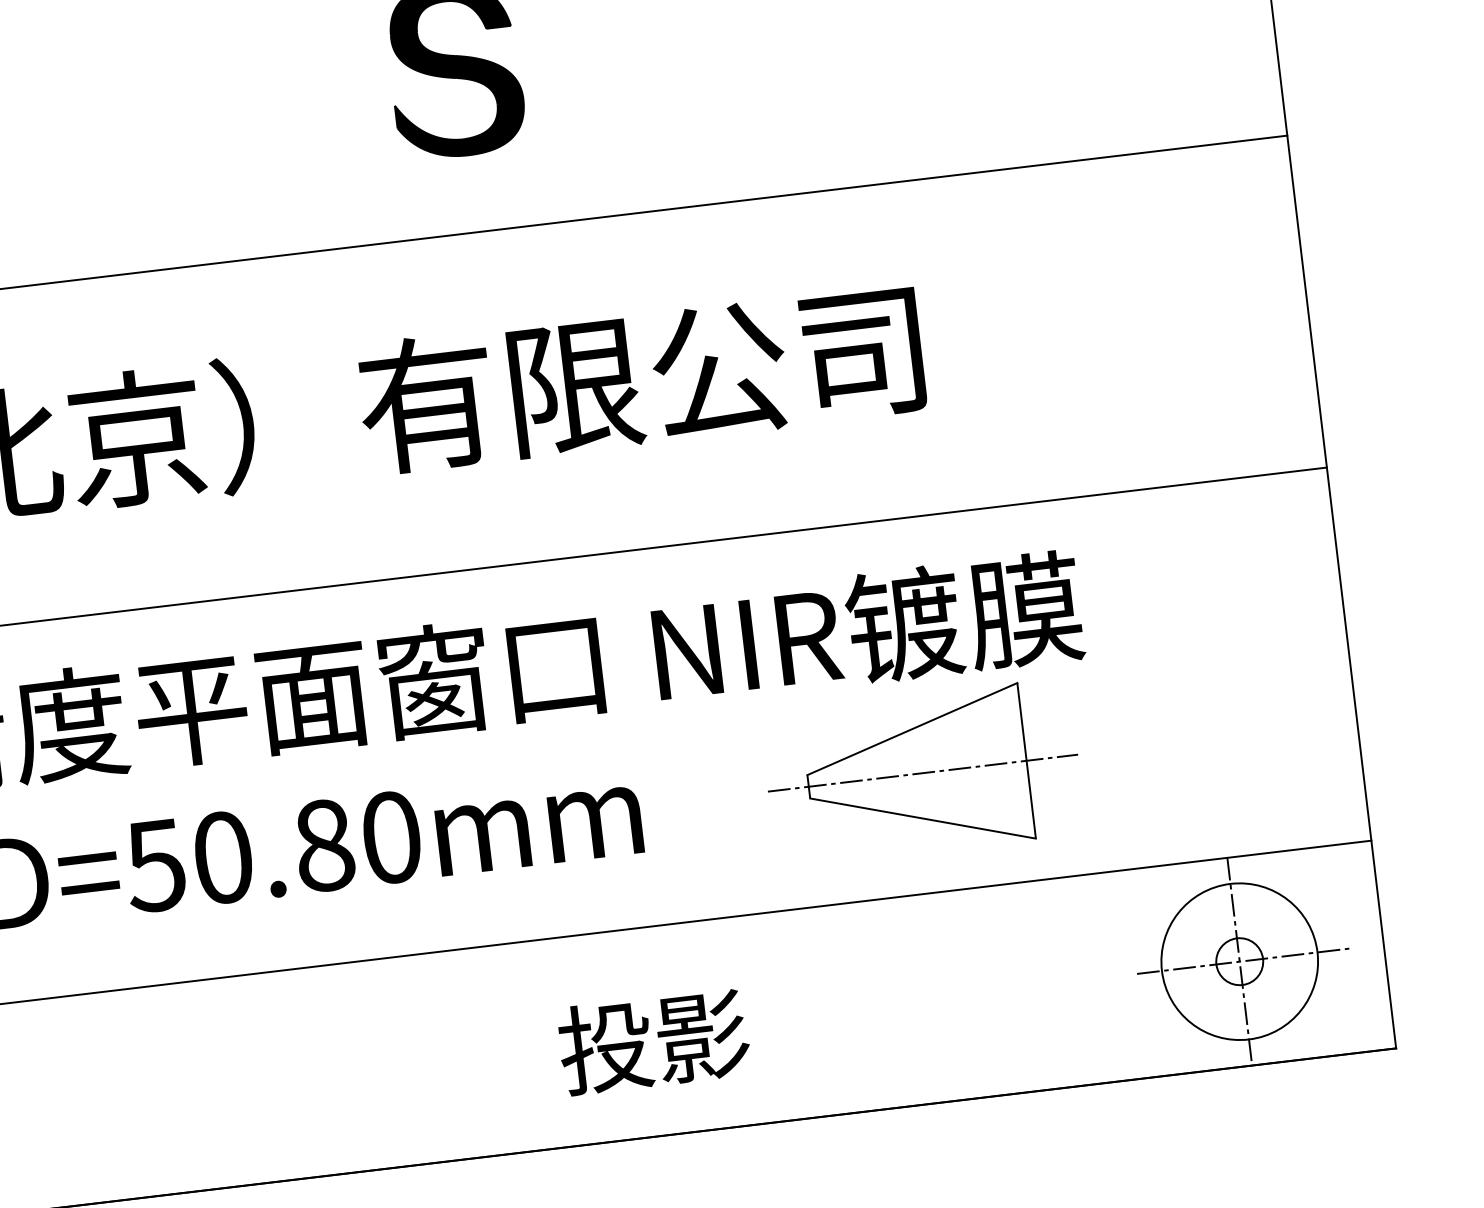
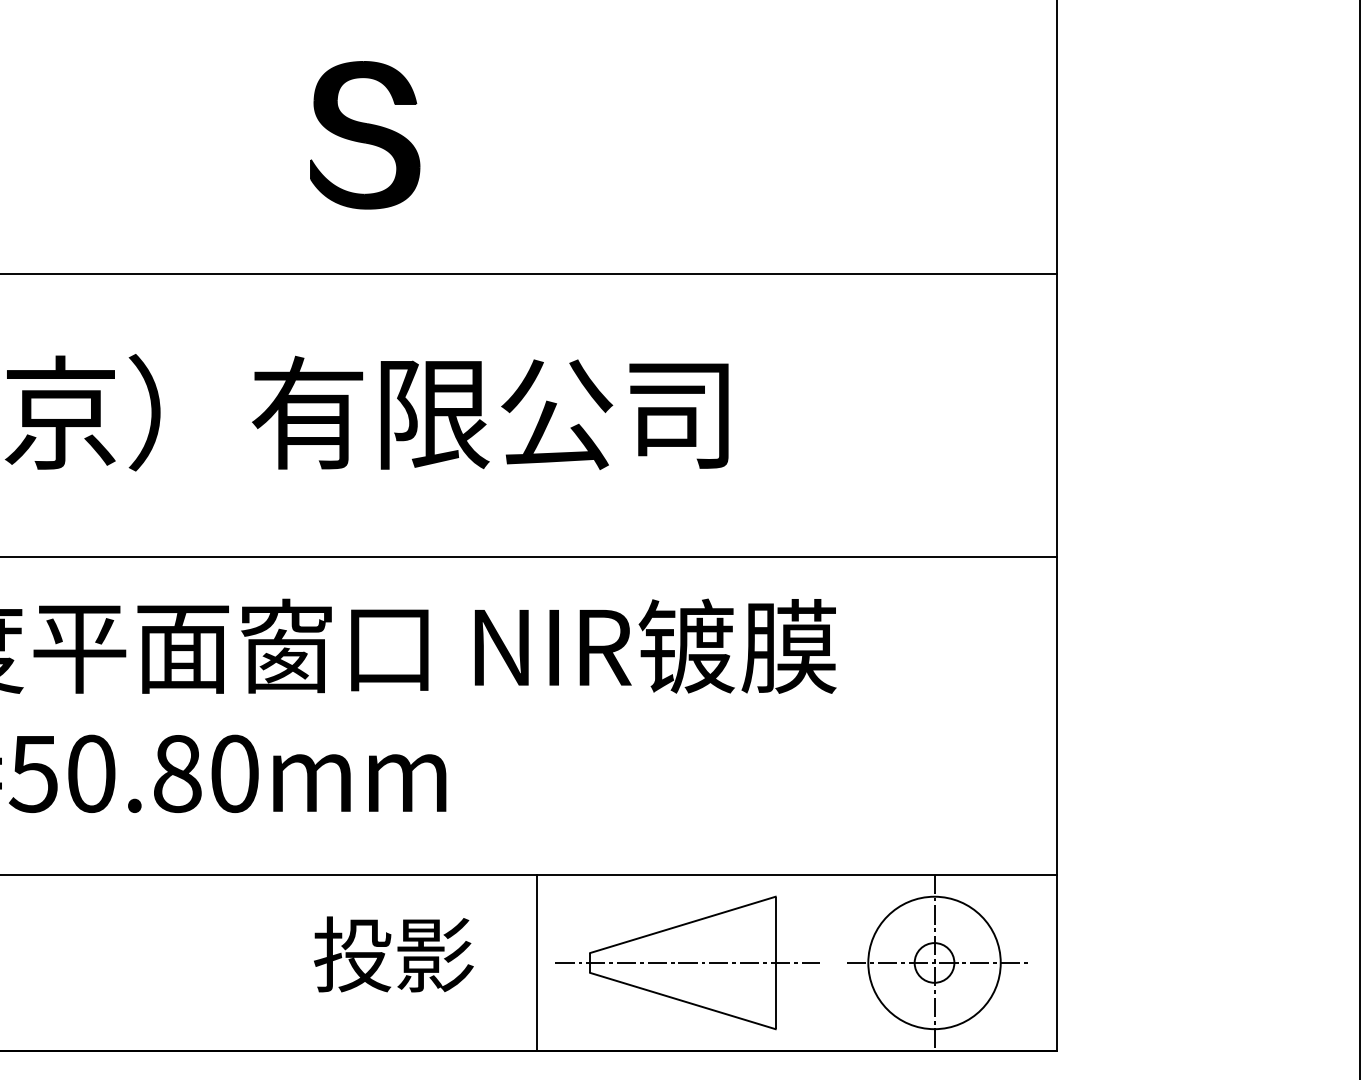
part: (922, 772) -> (687, 962), moved
line: (772, 1016) -> (536, 962), added
text: (653, 1041) -> (393, 954), moved

